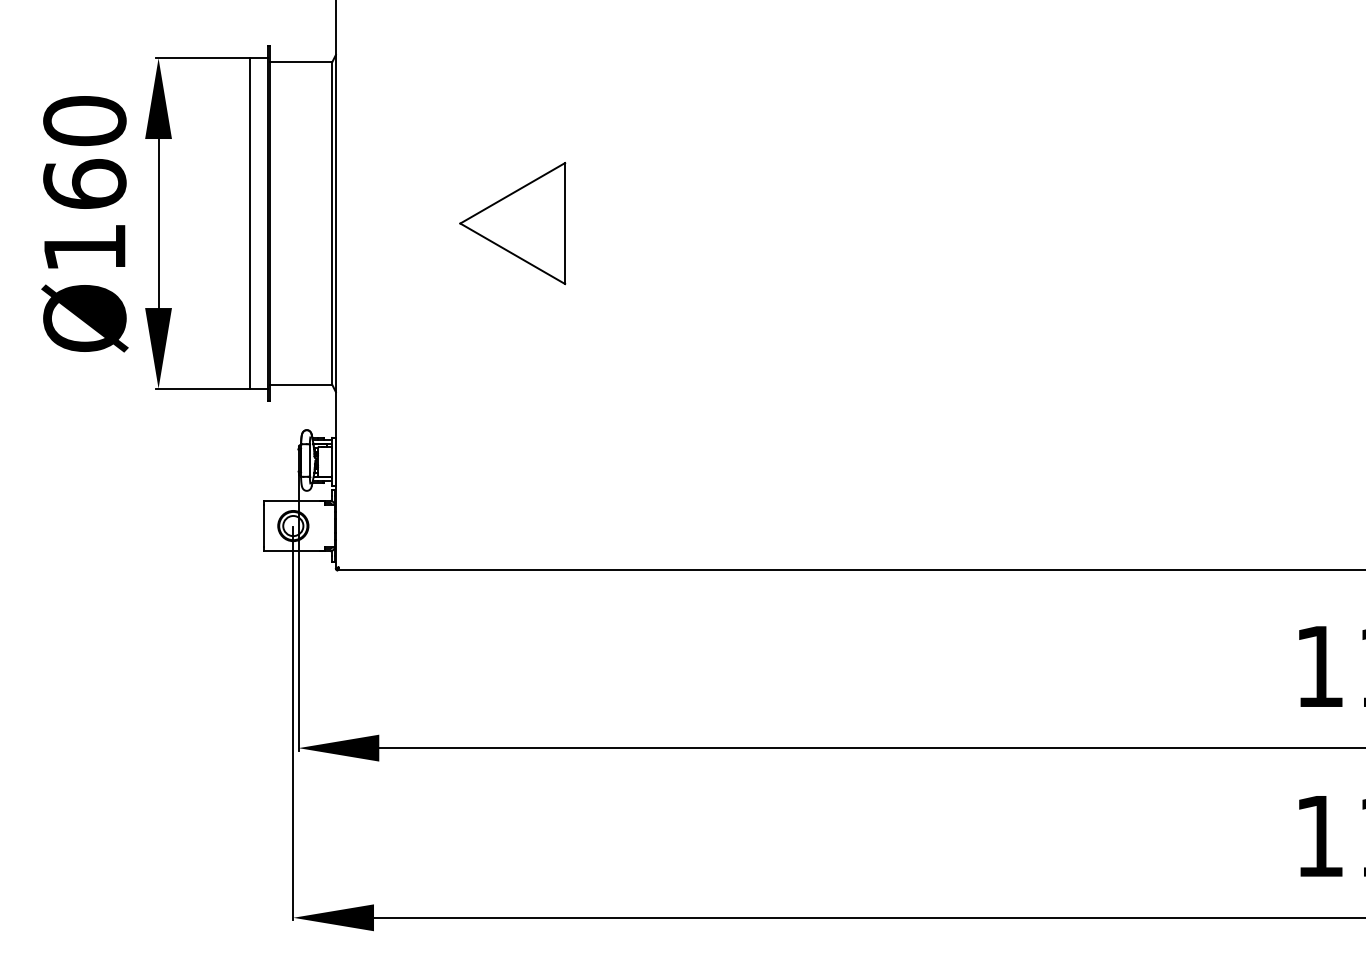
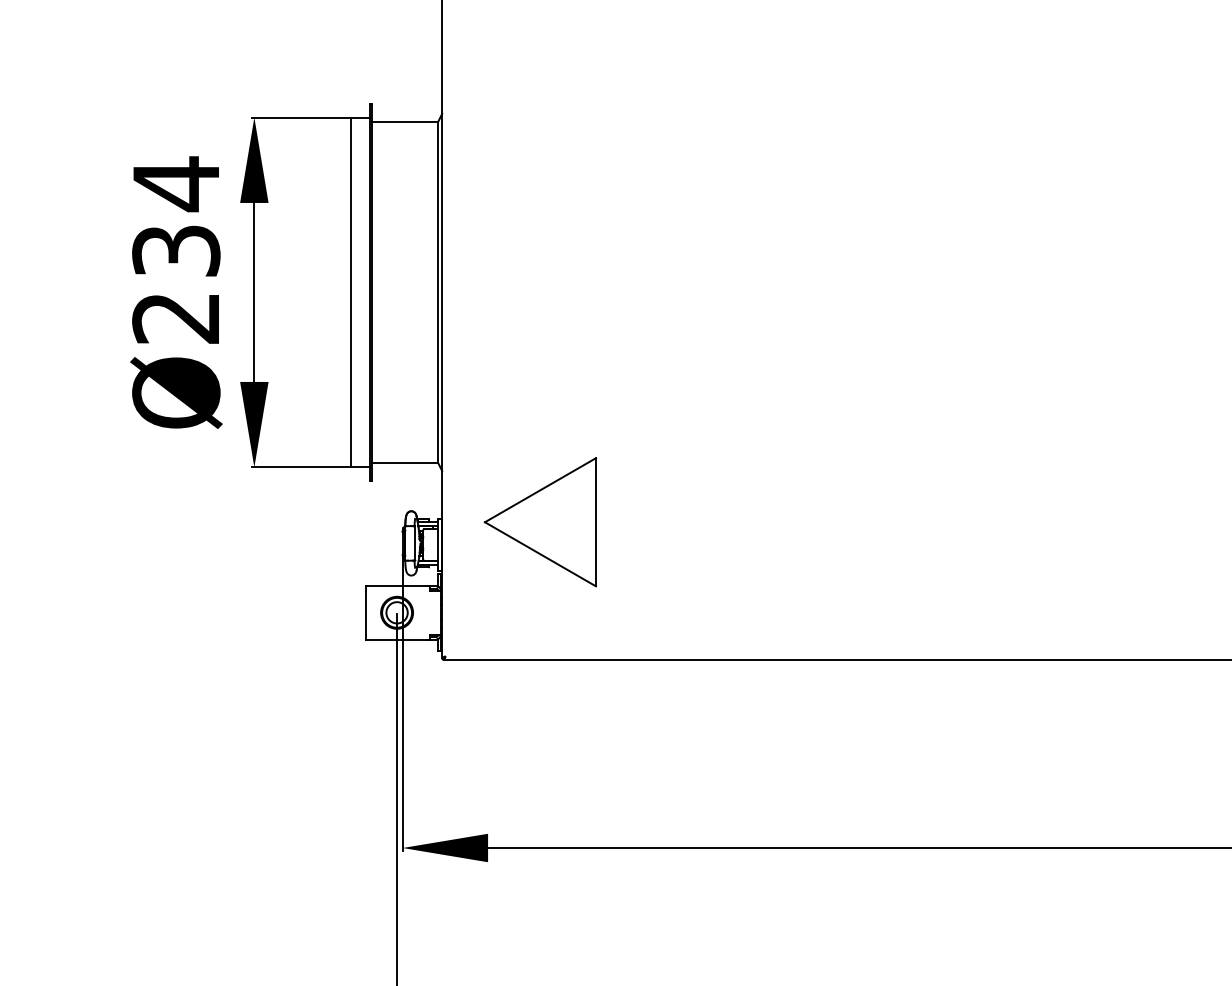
text: (84, 183) -> (175, 250), Ø160 -> Ø234
part: (512, 223) -> (540, 522), moved

